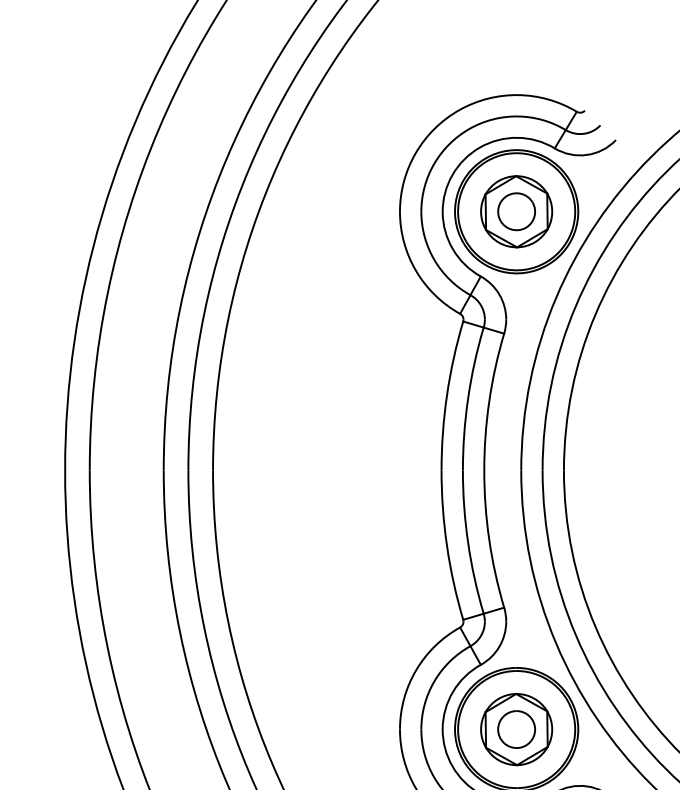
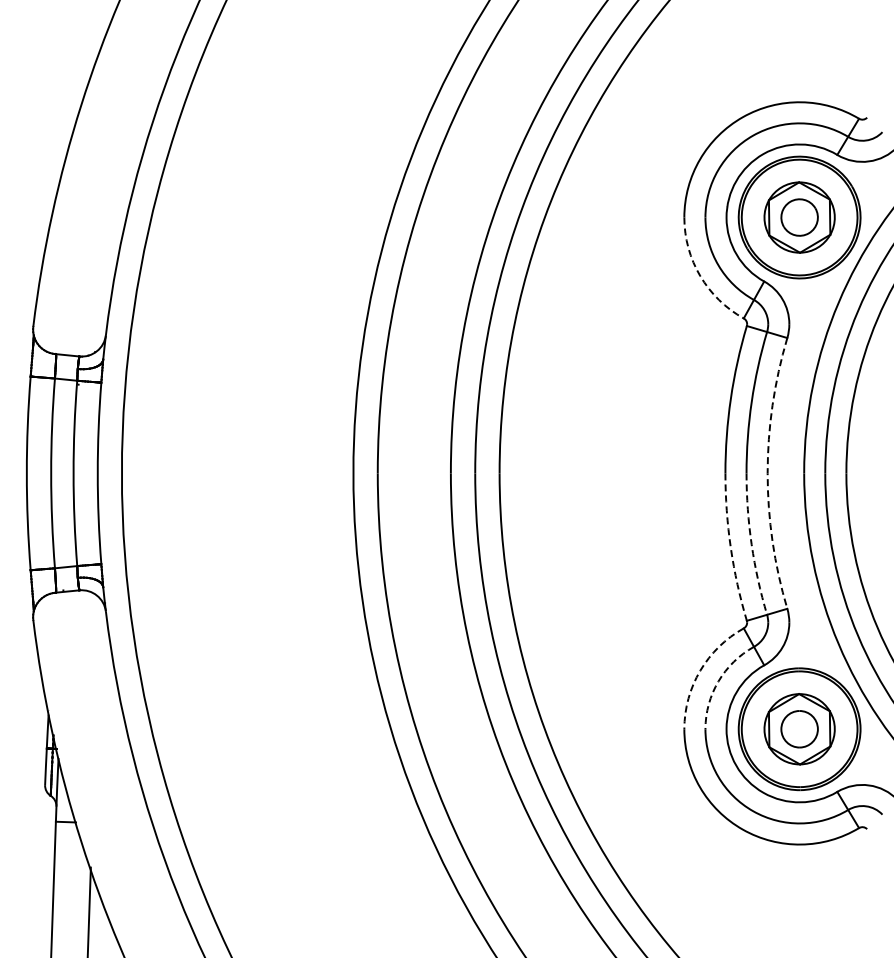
arc: (416, 271) -> (700, 276), solid -> dashed
arc: (484, 470) -> (767, 473), solid -> dashed
arc: (467, 542) -> (751, 544), solid -> dashed
arc: (446, 545) -> (730, 547), solid -> dashed
arc: (416, 670) -> (700, 670), solid -> dashed
arc: (434, 681) -> (718, 681), solid -> dashed

